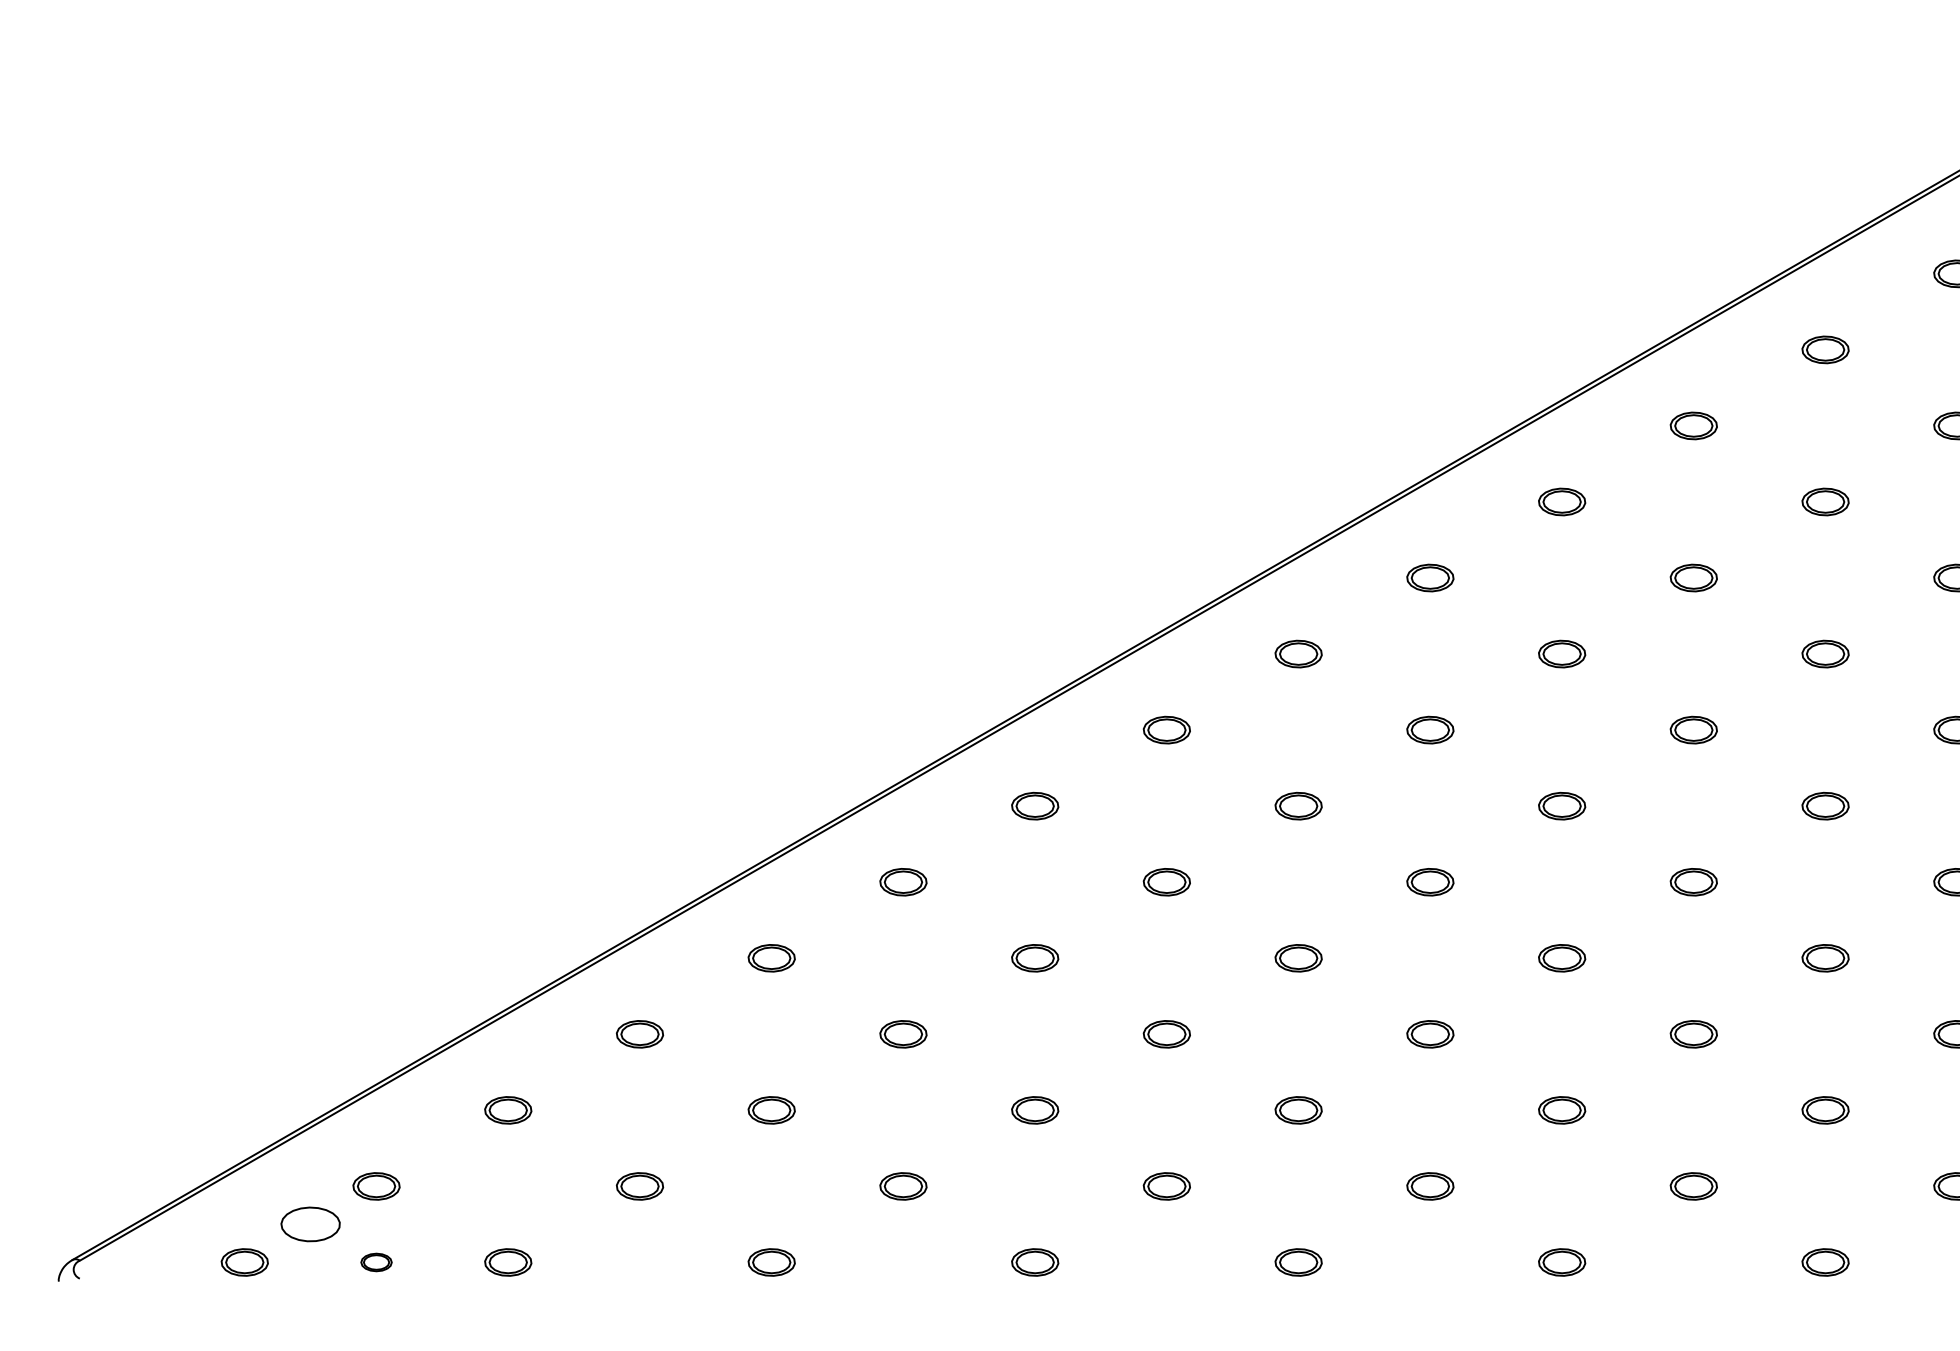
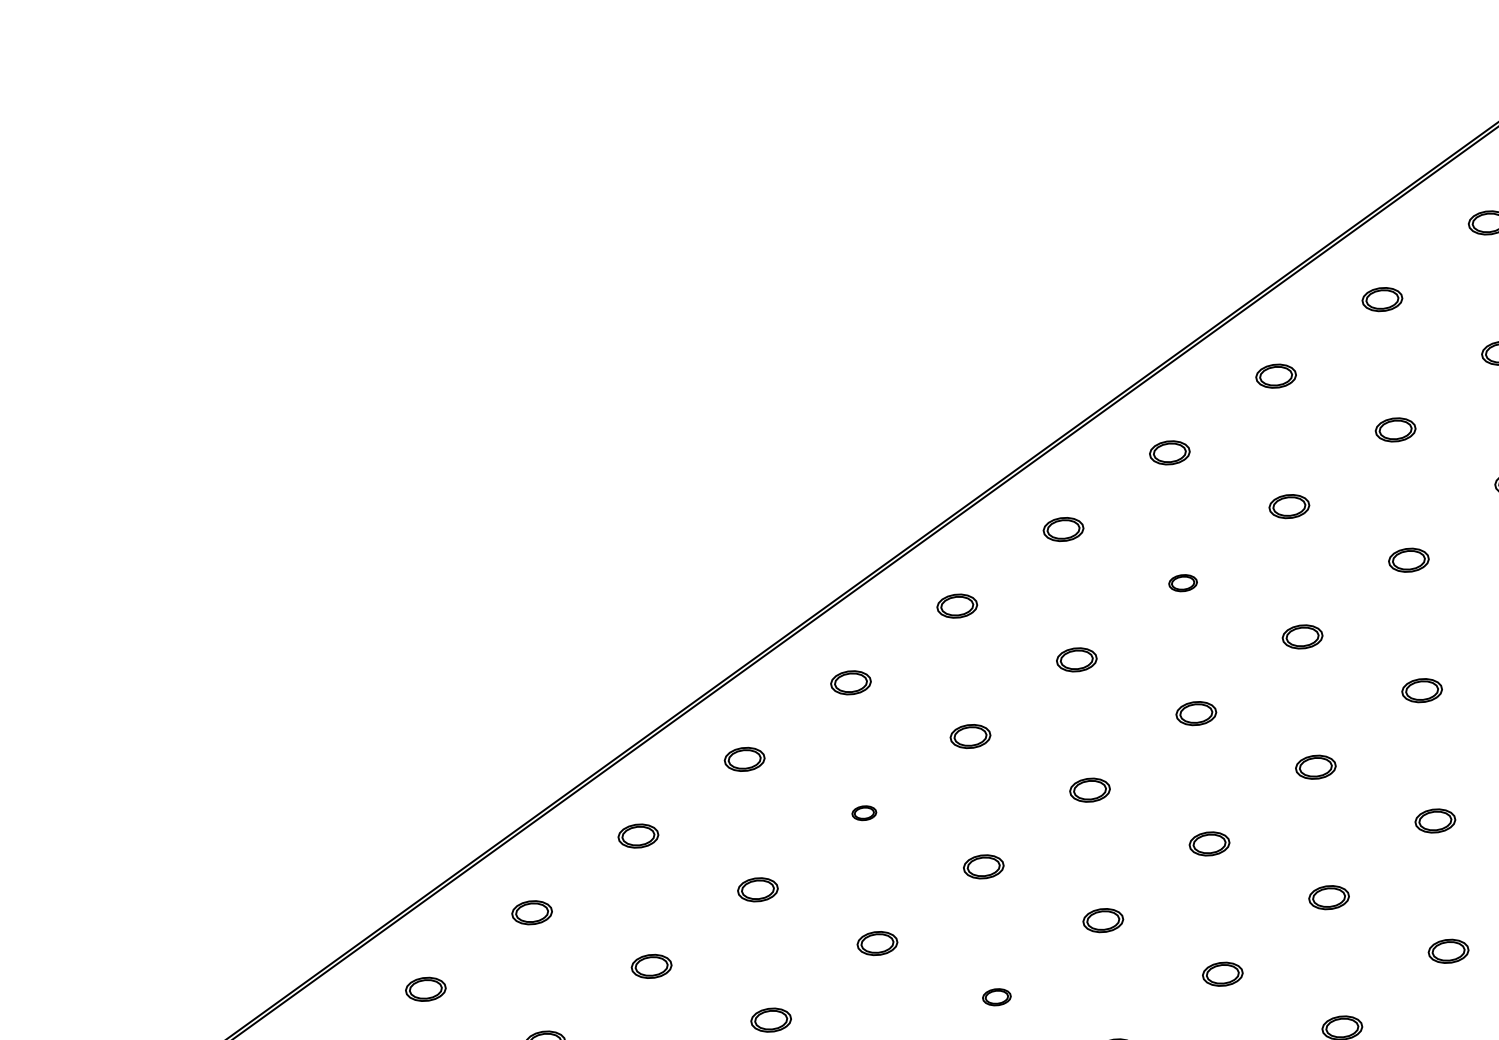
part: (1430, 729) -> (1183, 582), size x0.7
part: (1035, 958) -> (864, 813), size x0.6
part: (1166, 1186) -> (996, 997), size x0.7

